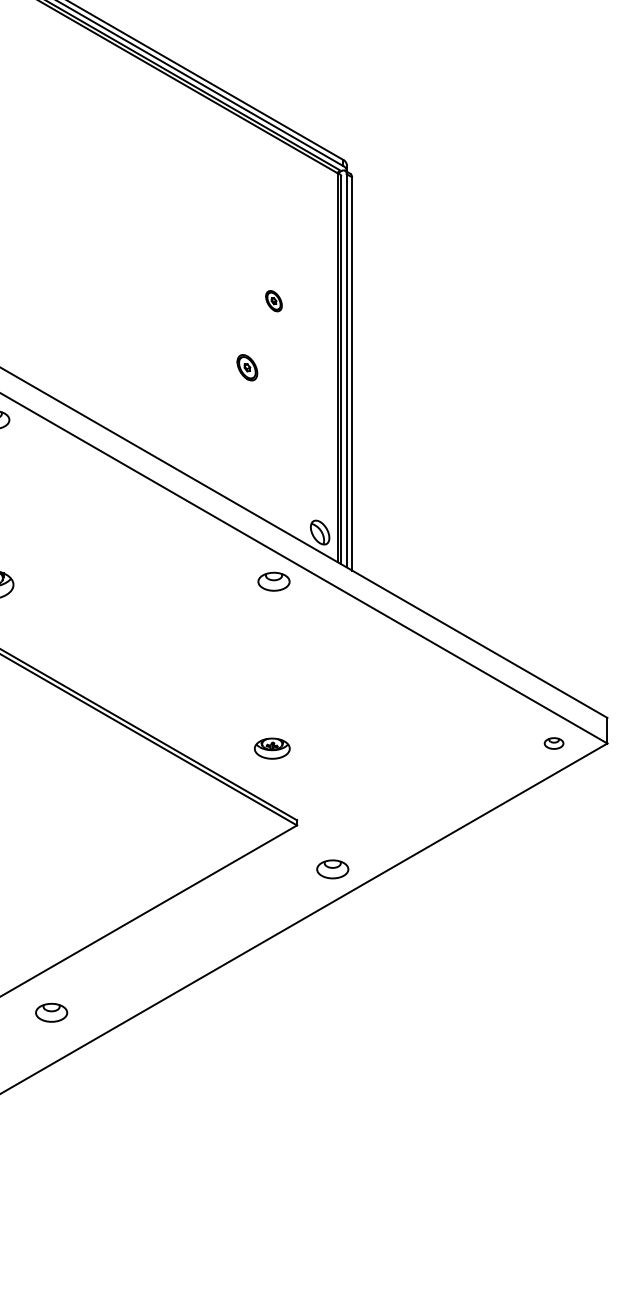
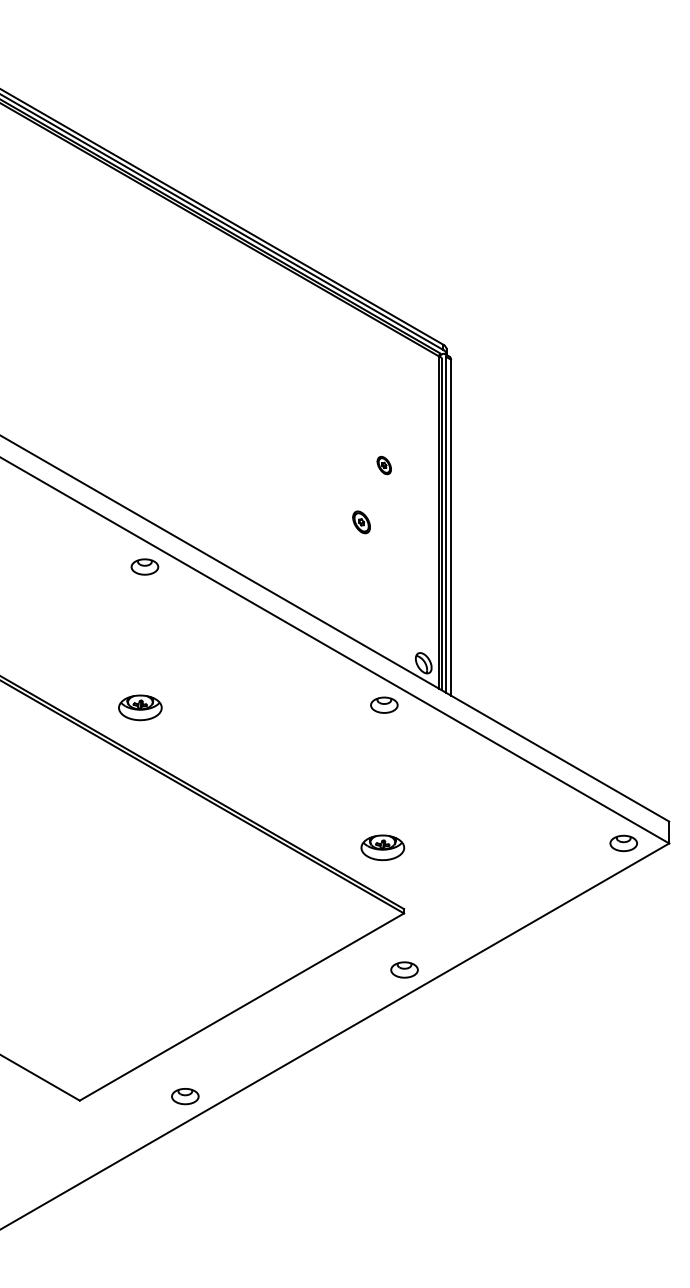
part: (553, 743) -> (623, 843), size x1.67
part: (271, 748) -> (382, 847), size x1.43
part: (332, 868) -> (404, 969), moved
part: (51, 1012) -> (185, 1096), moved

